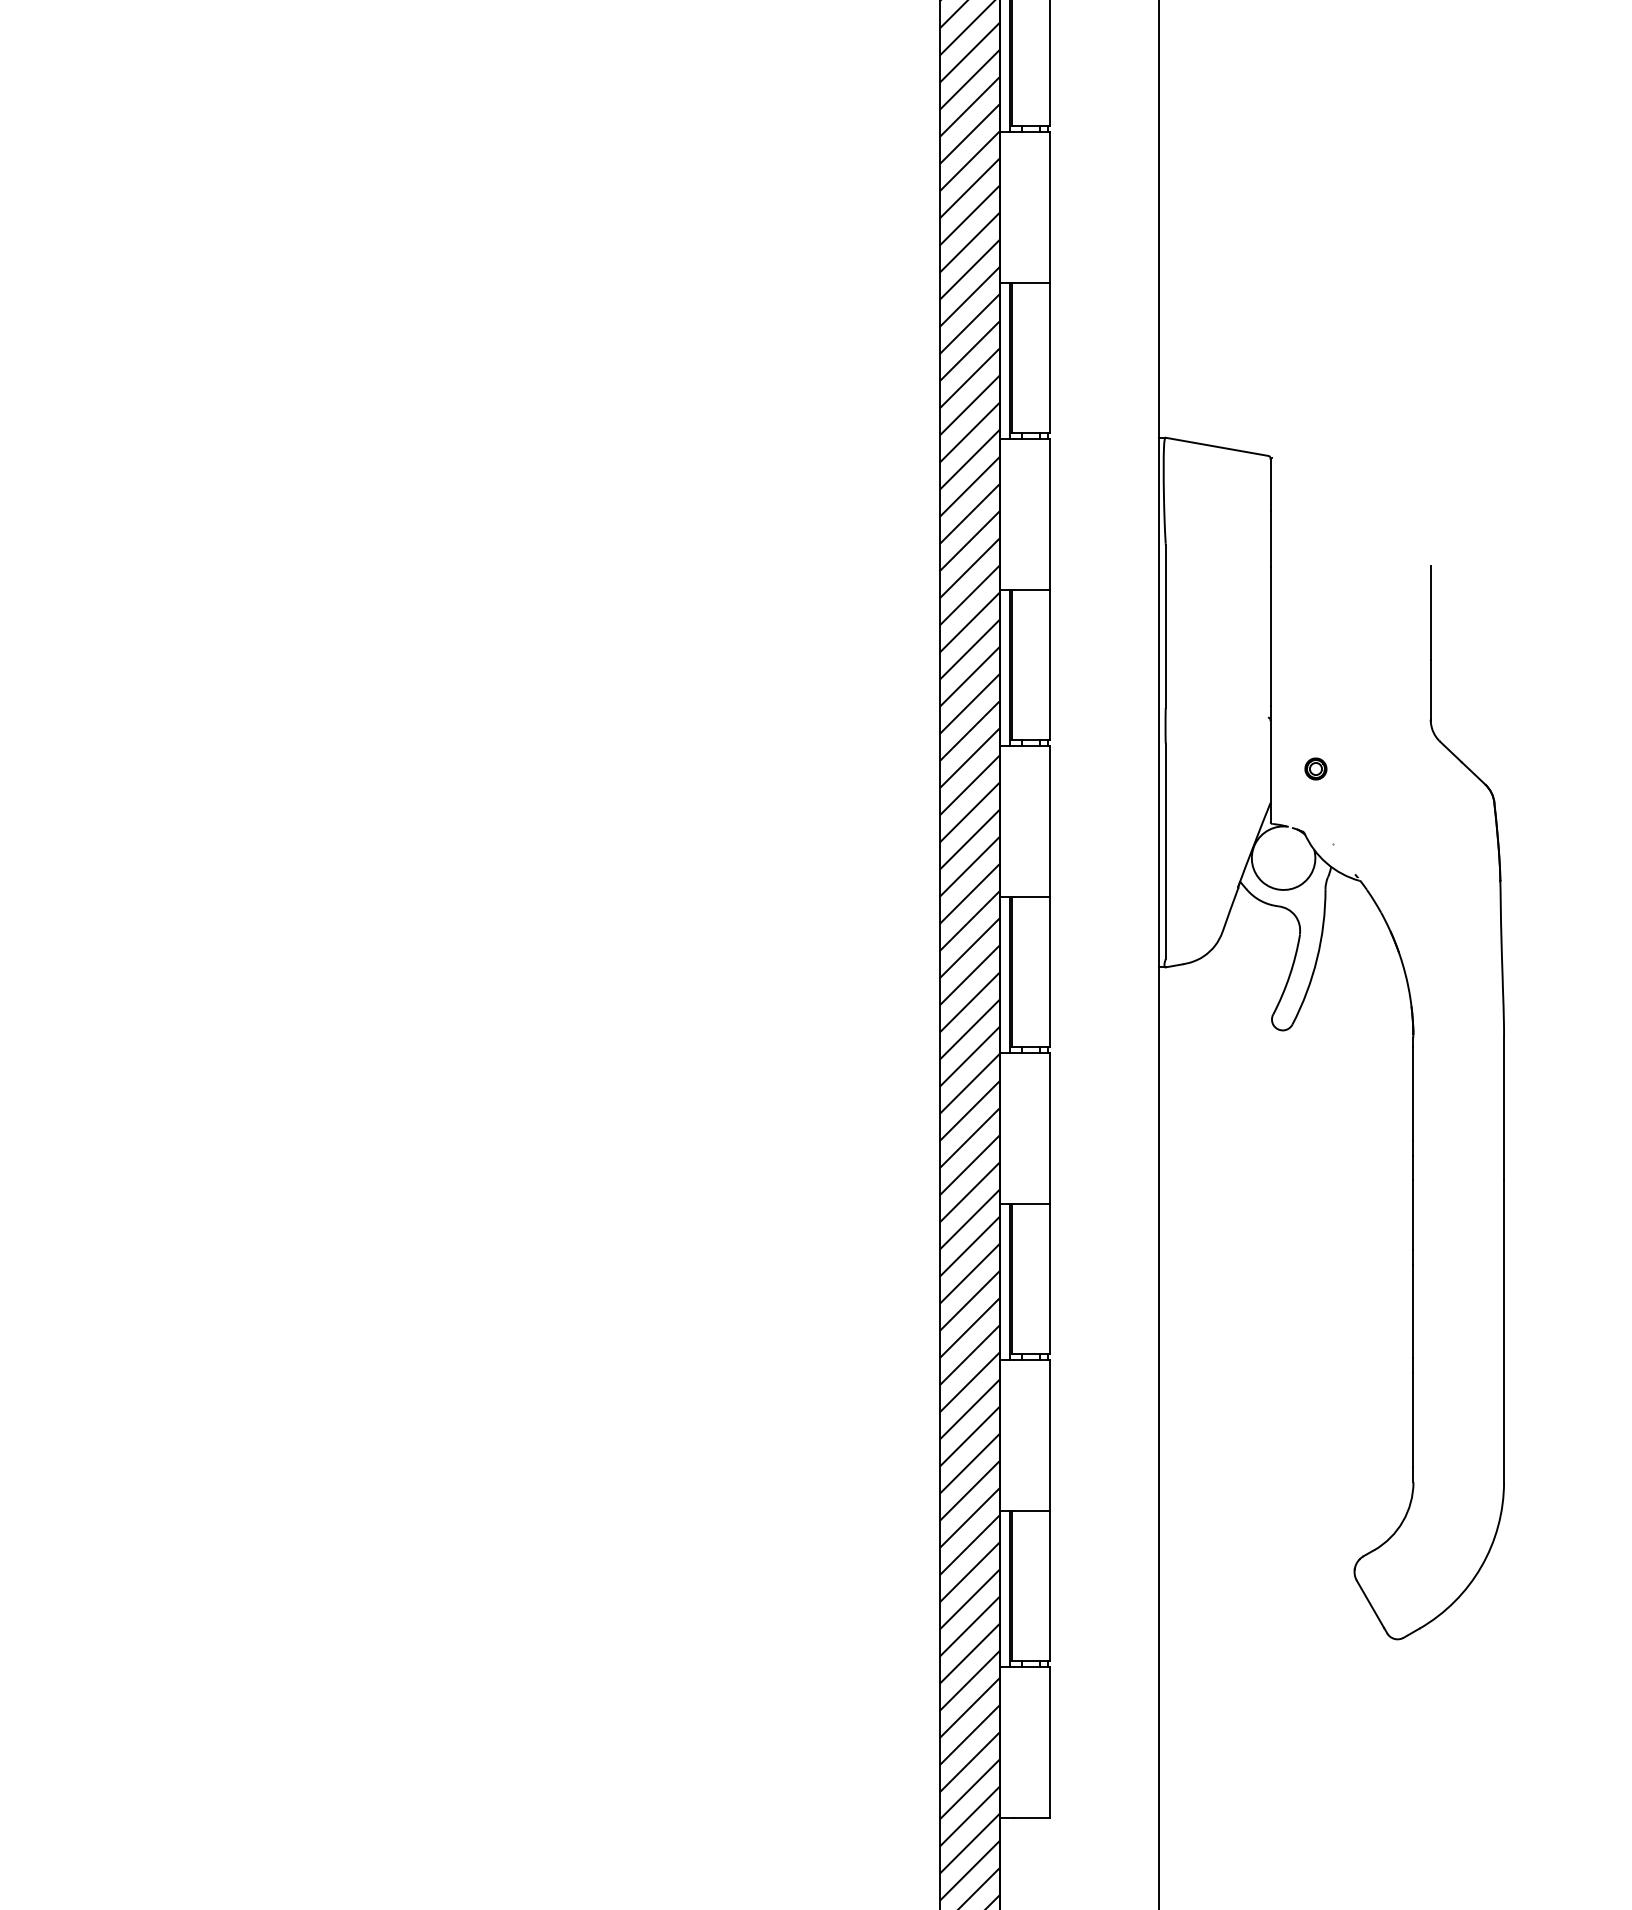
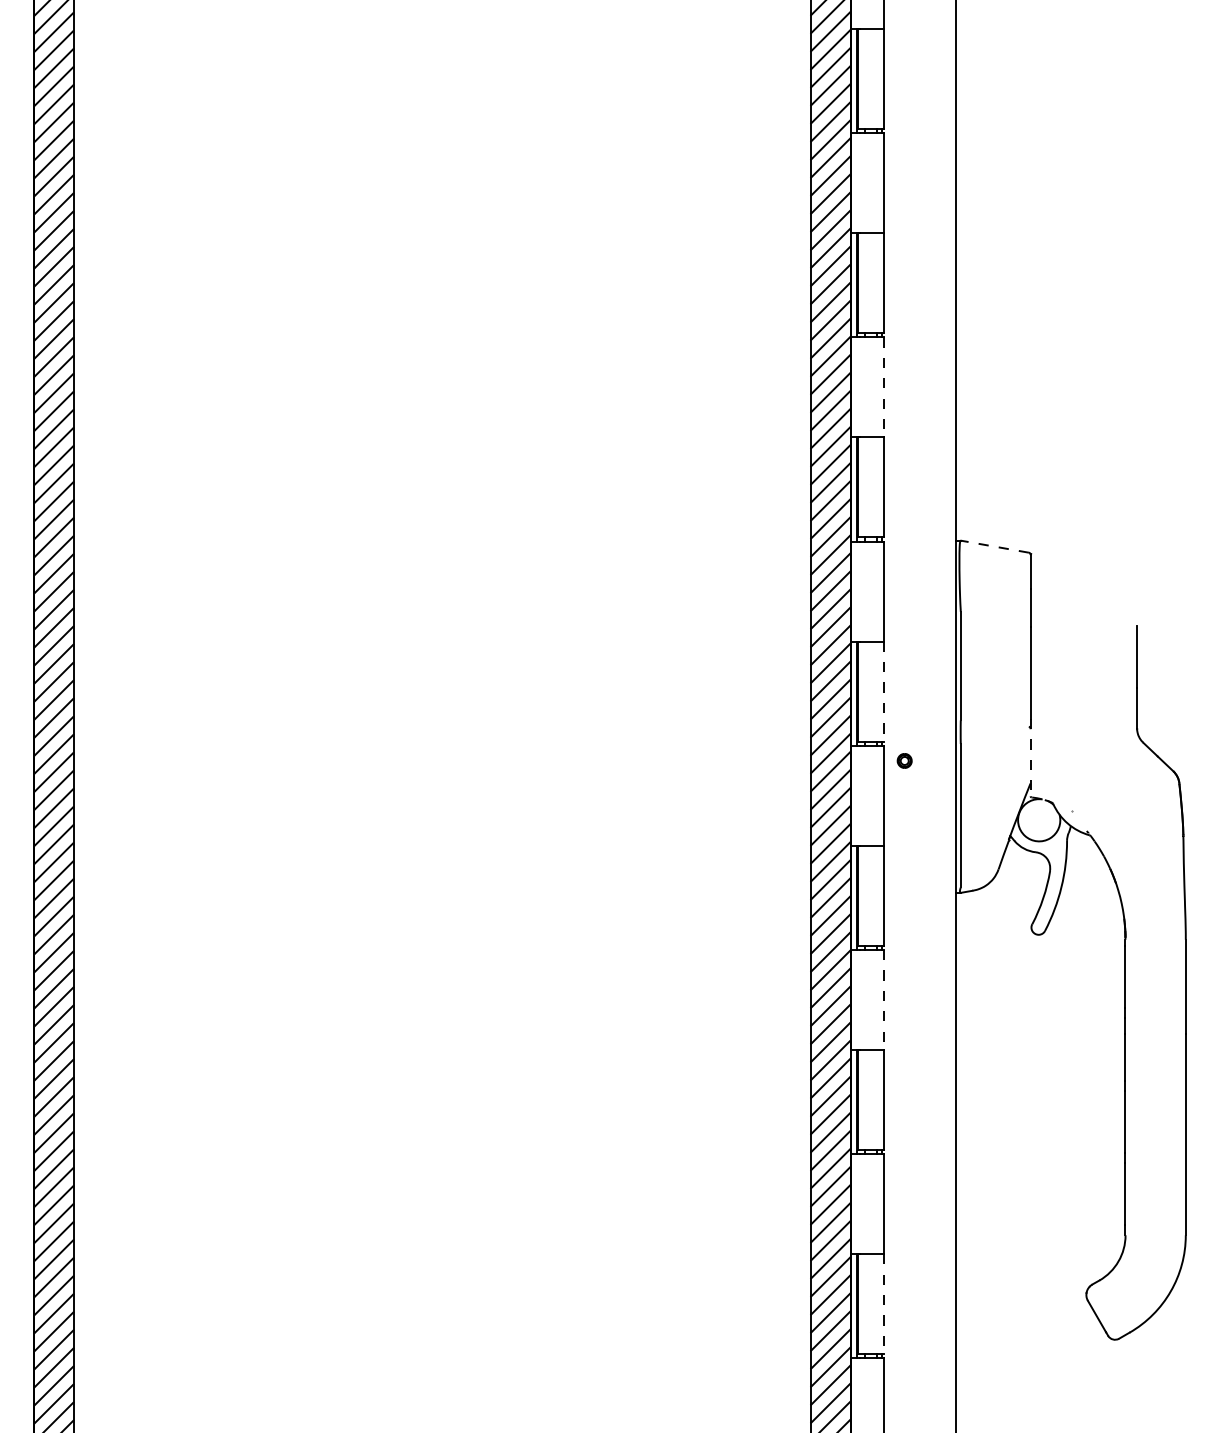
line: (1049, 207) -> (883, 387), solid -> dashed
line: (1216, 446) -> (994, 546), solid -> dashed
line: (1049, 666) -> (883, 692), solid -> dashed
line: (1270, 763) -> (1030, 757), solid -> dashed
part: (1315, 768) -> (904, 760), moved
line: (1049, 1129) -> (883, 1000), solid -> dashed
line: (1049, 1586) -> (883, 1304), solid -> dashed

